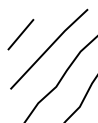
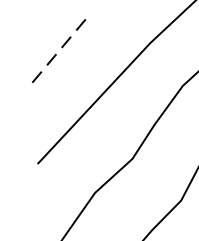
line: (21, 34) -> (60, 50), solid -> dashed

